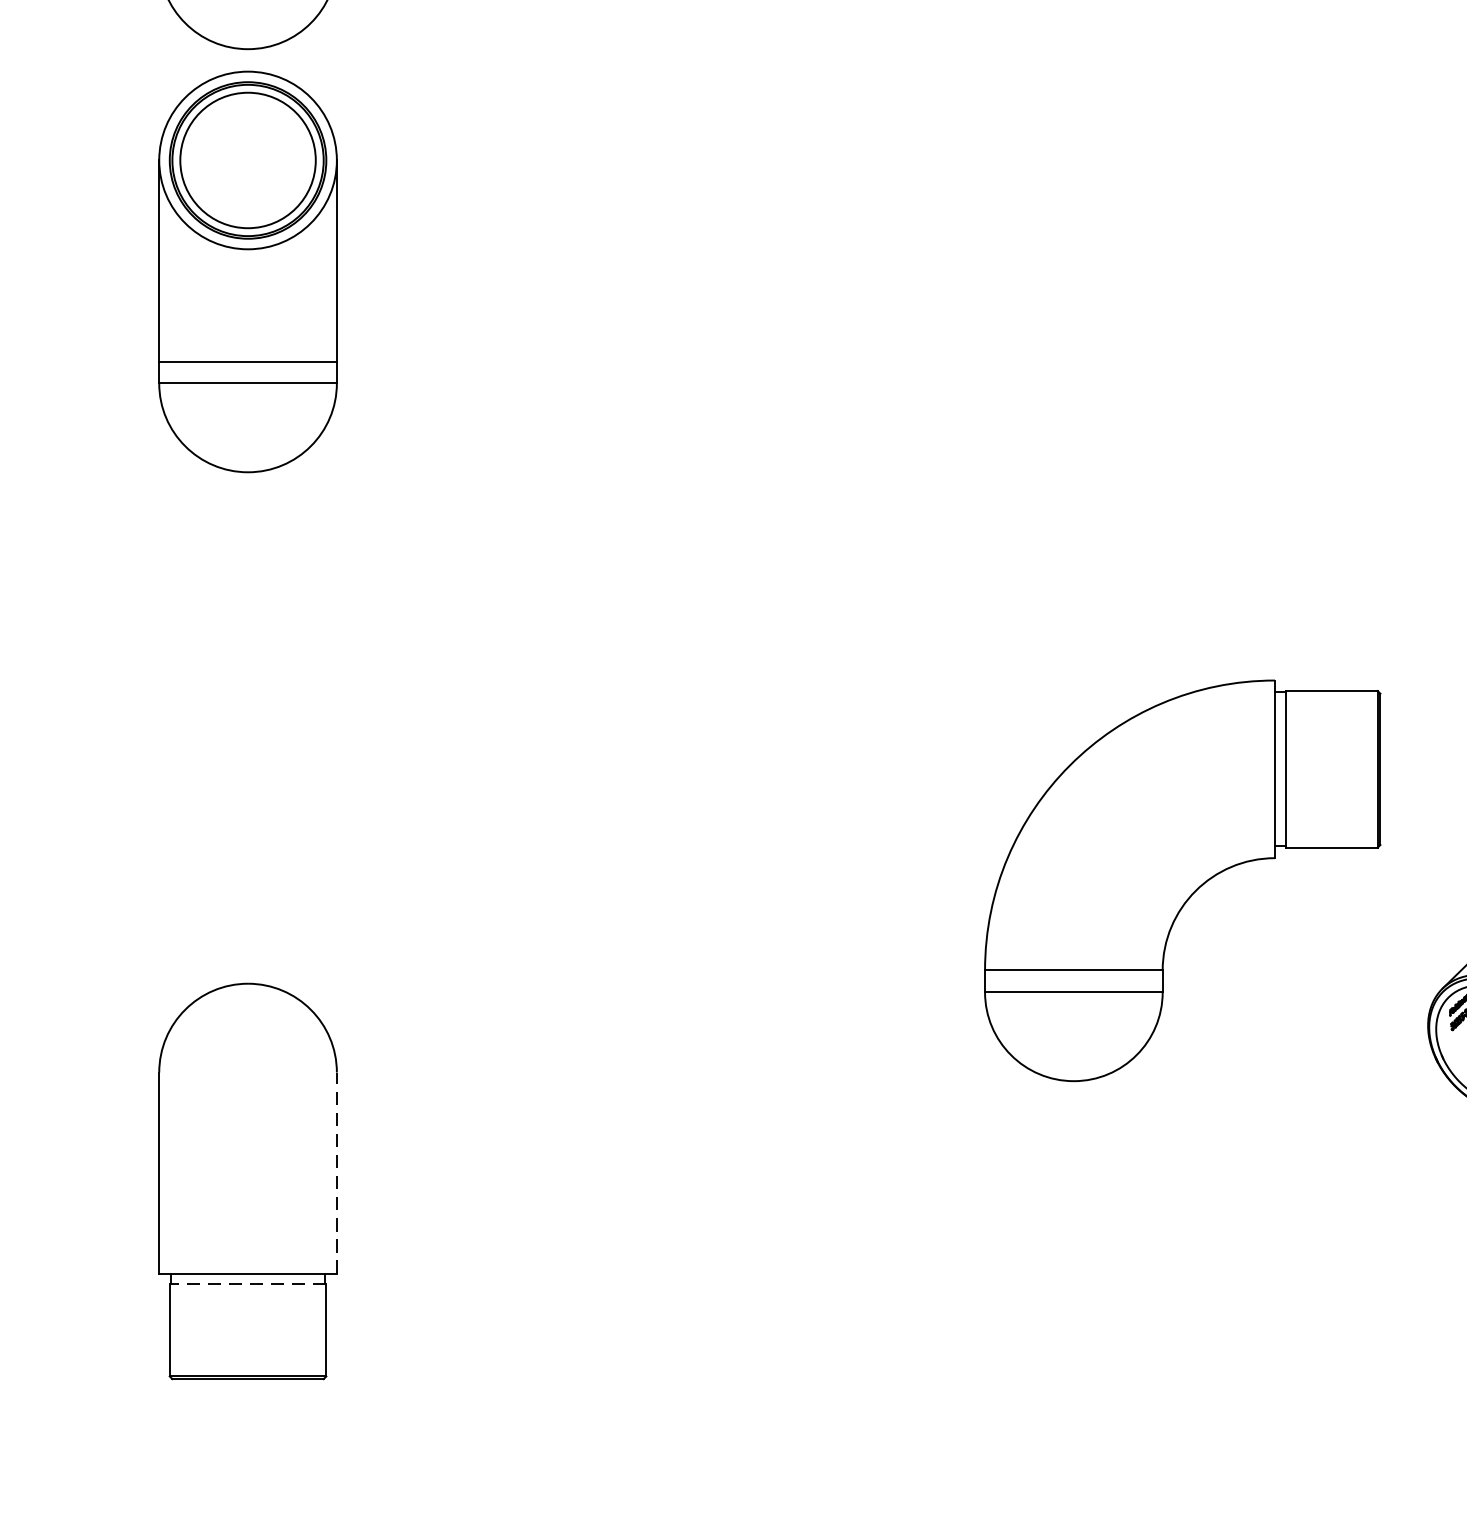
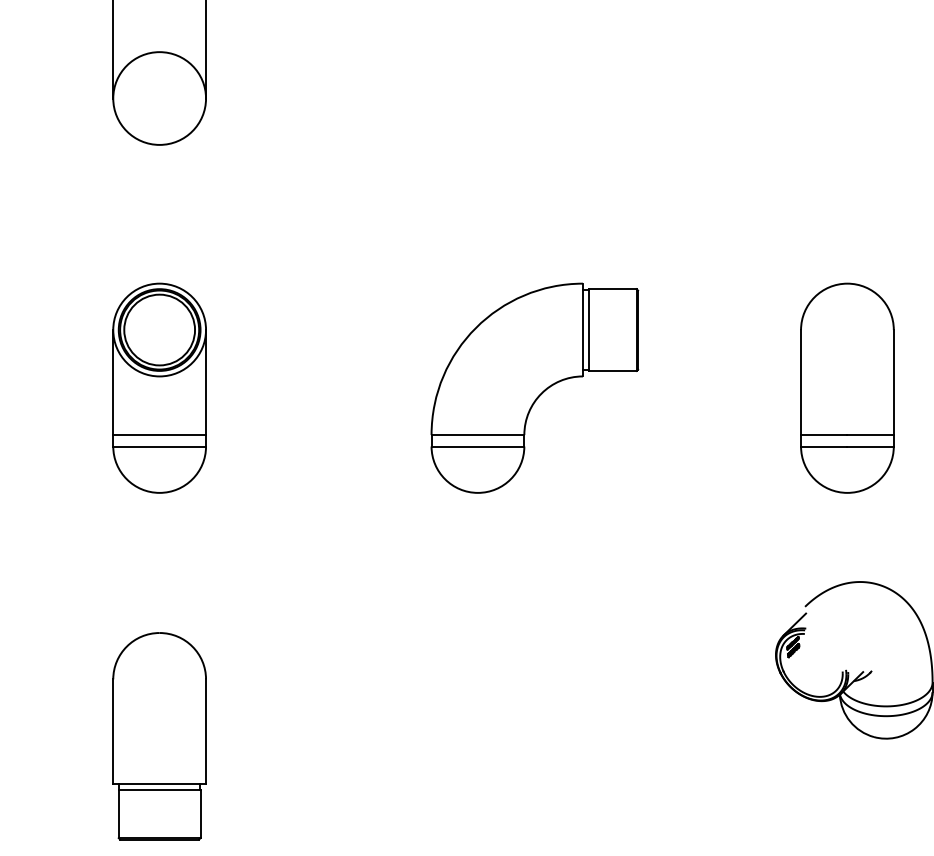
part: (247, 270) -> (159, 387), moved
part: (1182, 879) -> (534, 387), moved
line: (337, 1172) -> (206, 731), dashed -> solid
line: (247, 1283) -> (159, 789), dashed -> solid

